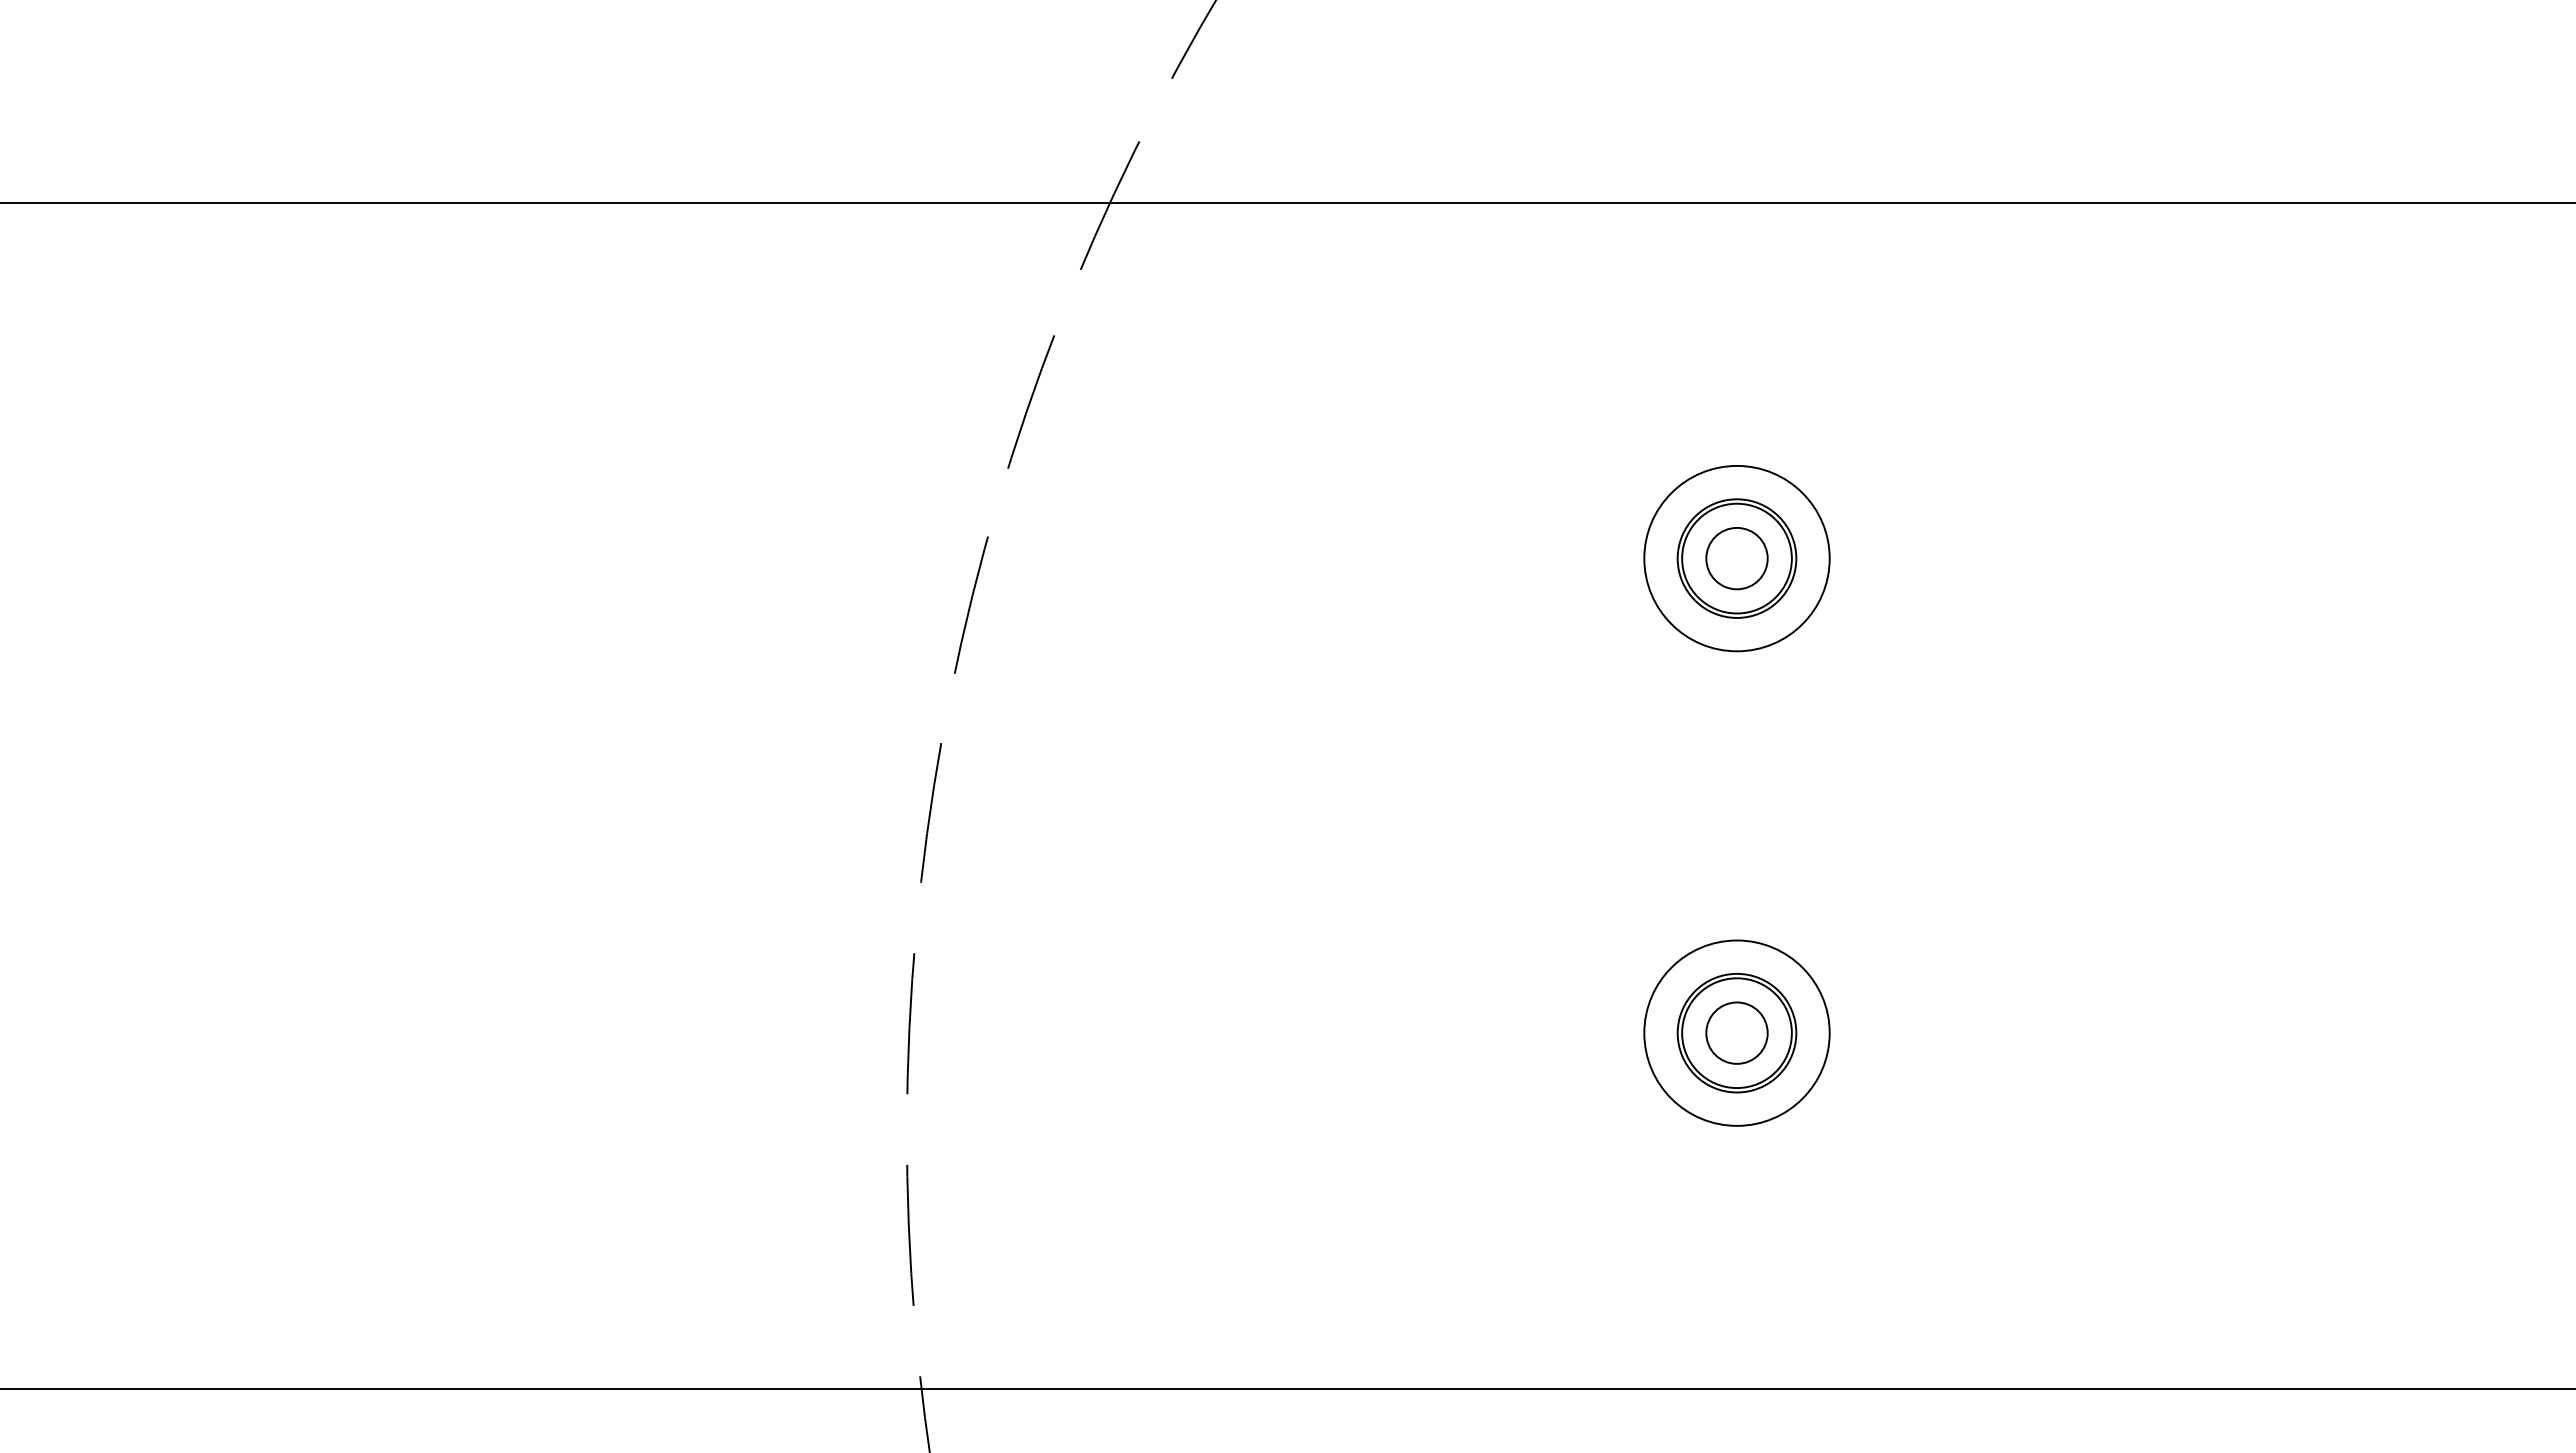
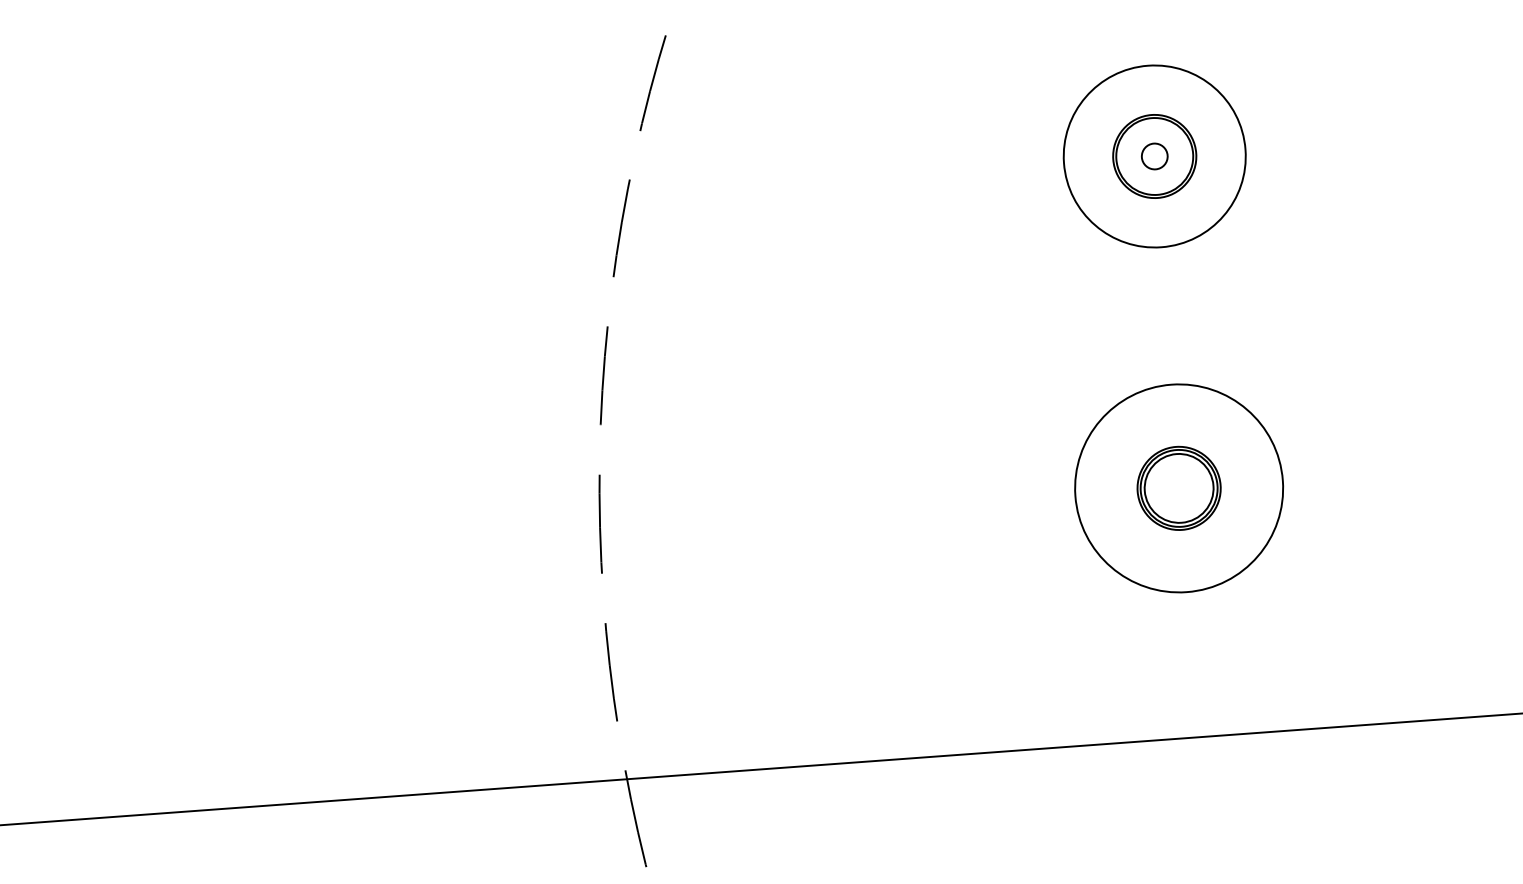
circle: (1736, 558) -> (1154, 156), size x0.6
circle: (1736, 558) -> (1154, 156), size x1.4
circle: (1736, 1032) -> (1178, 487), size x1.6
circle: (1736, 1032) -> (1178, 487), size x1.6

